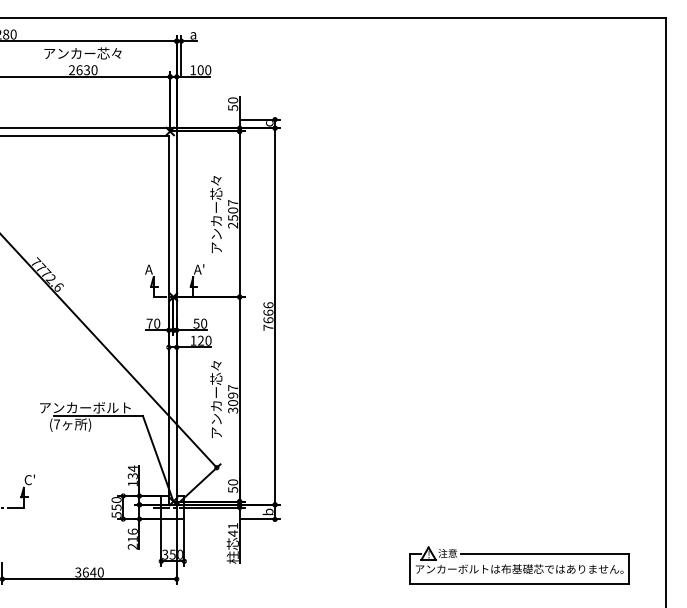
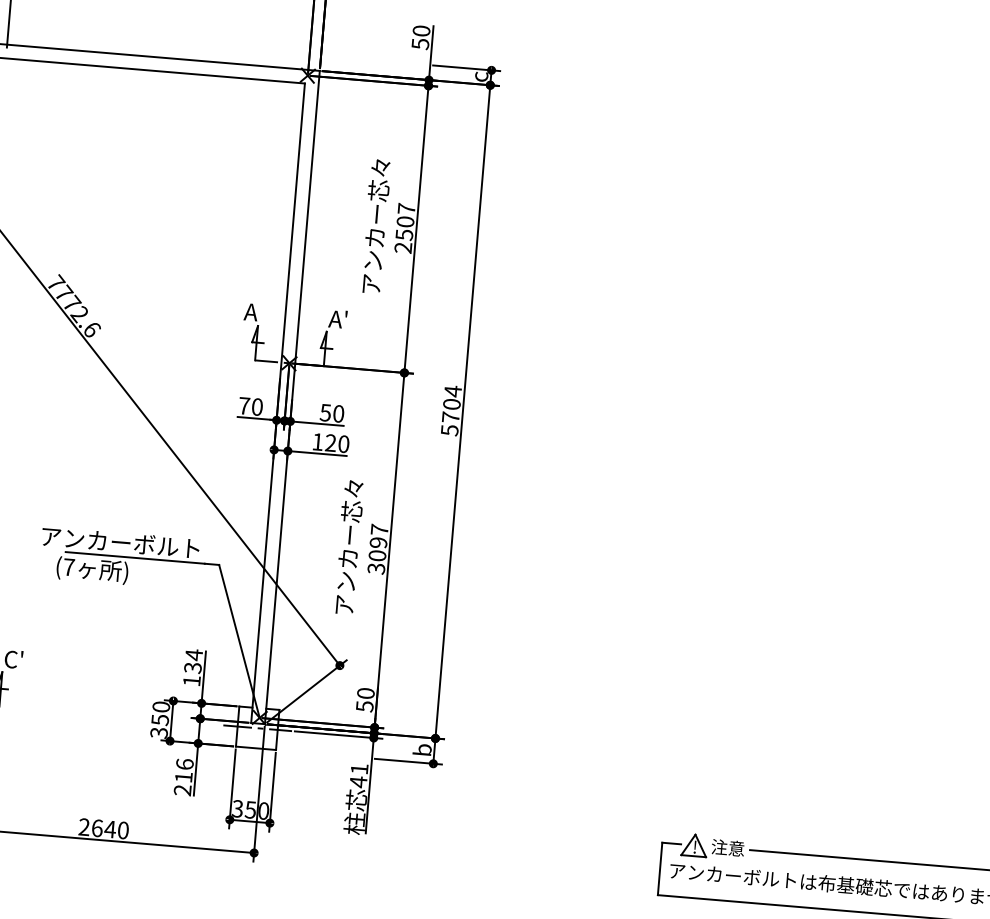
text: (268, 316) -> (451, 410), 7666 -> 5704
text: (115, 514) -> (157, 731), 550 -> 350
text: (78, 572) -> (84, 827), 3640 -> 2640

